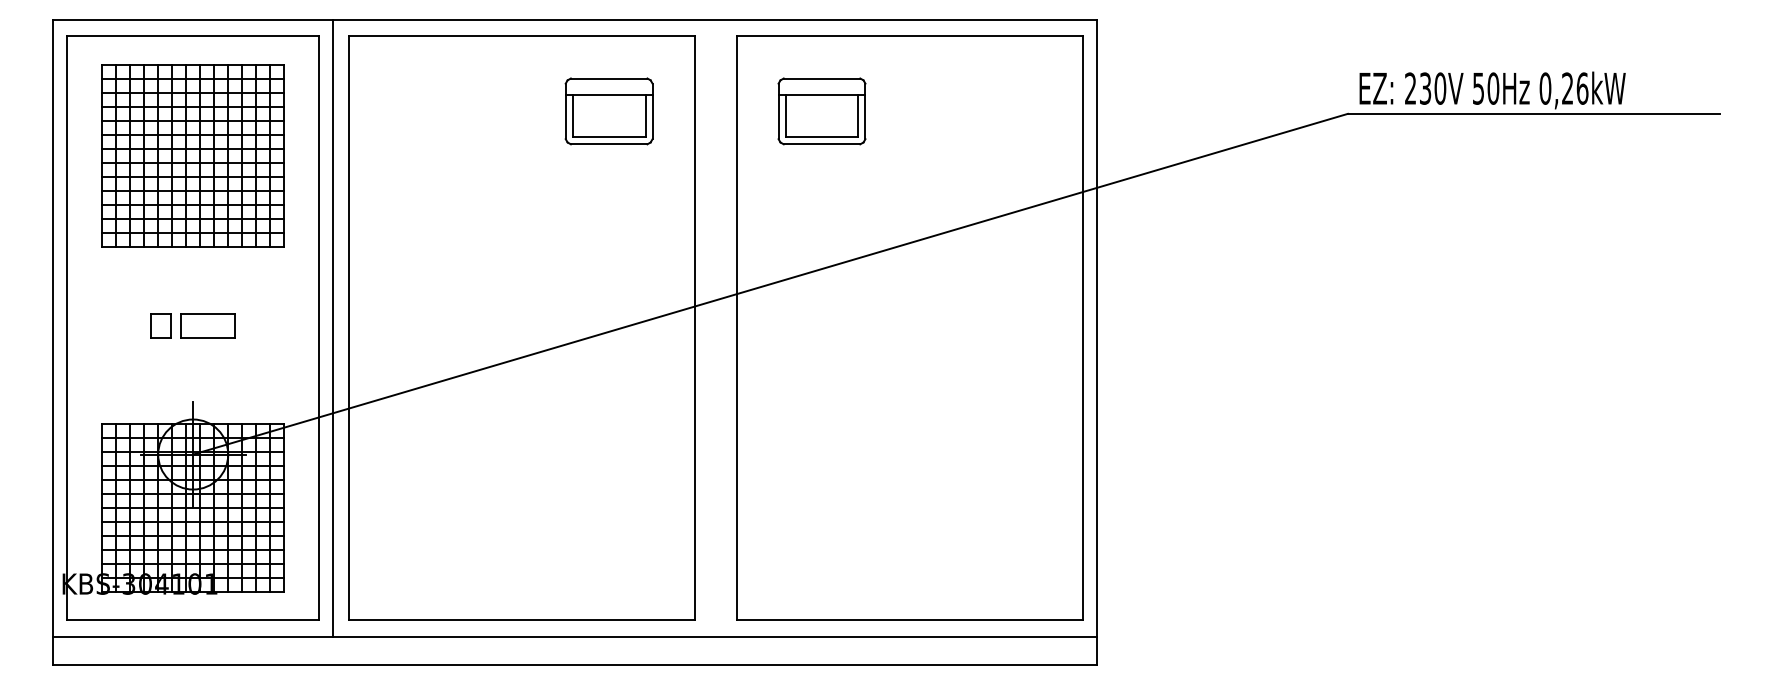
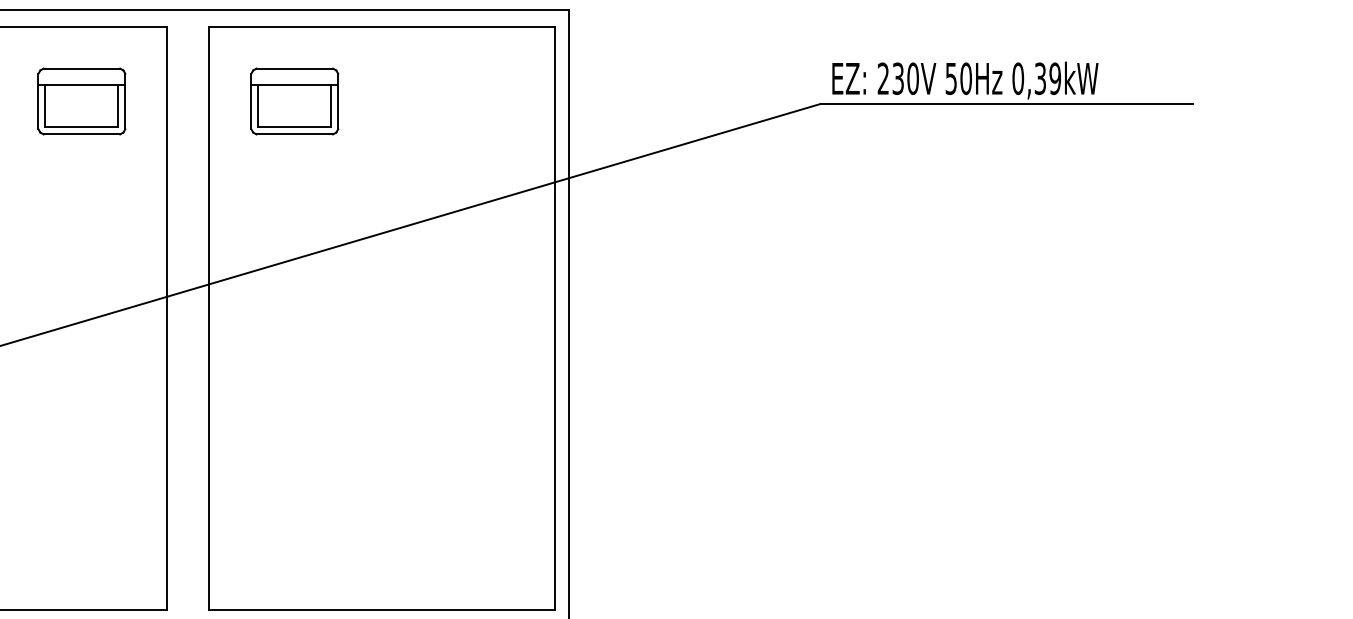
text: (1575, 88) -> (1048, 78), 0,26kW -> 0,39kW

